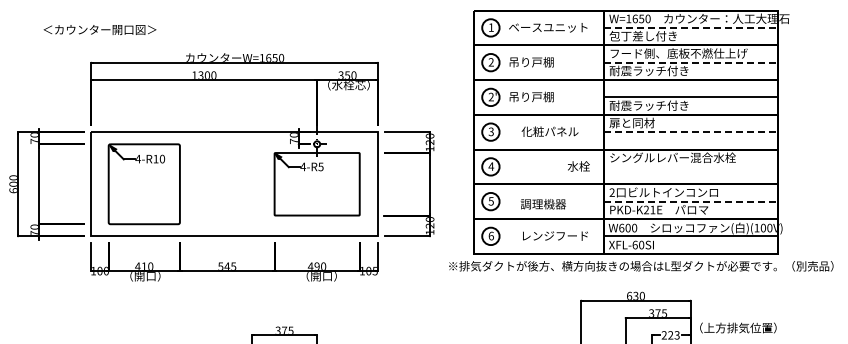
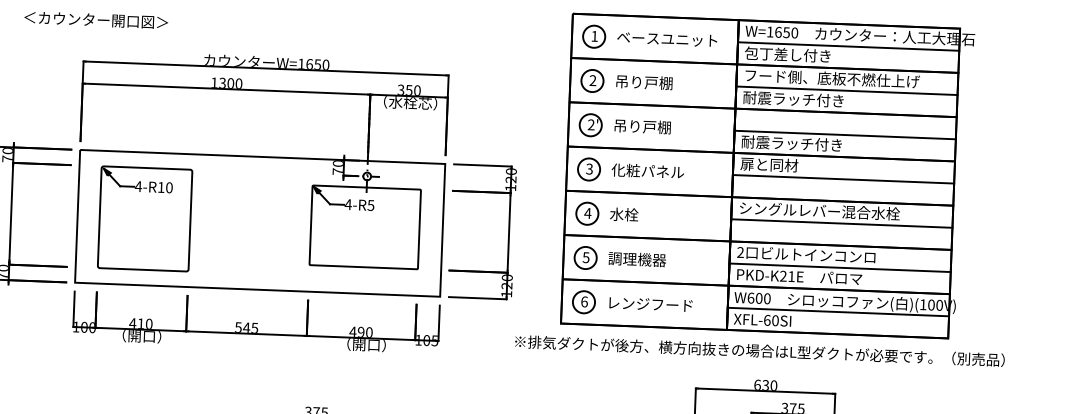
line: (690, 27) -> (848, 45), dashed -> solid
line: (690, 62) -> (846, 90), dashed -> solid
text: (549, 131) -> (647, 170), moved
line: (690, 132) -> (843, 179), dashed -> solid
text: (578, 166) -> (623, 214), moved
line: (690, 166) -> (841, 223), added
line: (690, 201) -> (839, 267), dashed -> solid
text: (542, 204) -> (636, 259), moved
text: (555, 235) -> (651, 303), moved
text: (641, 266) -> (760, 351), moved

